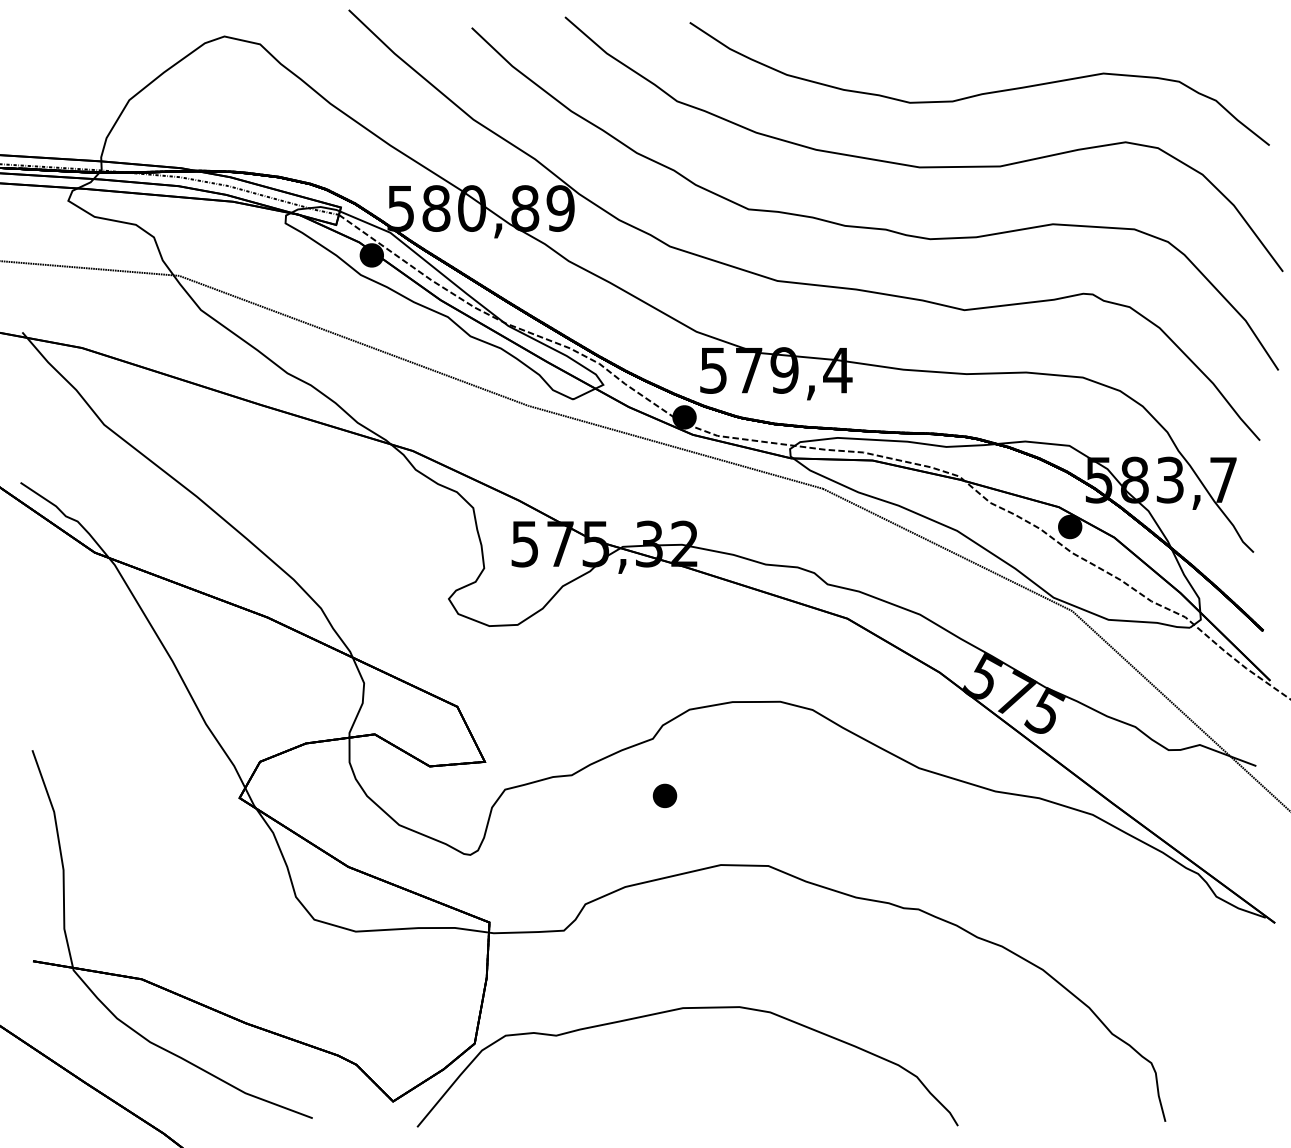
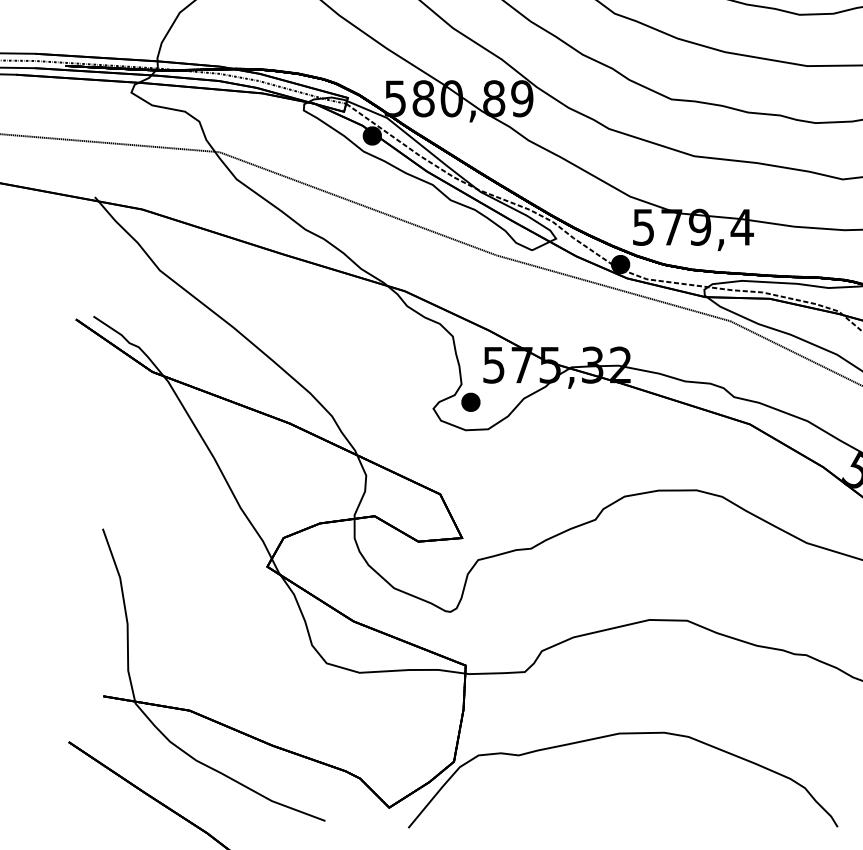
part: (664, 795) -> (470, 402), moved

